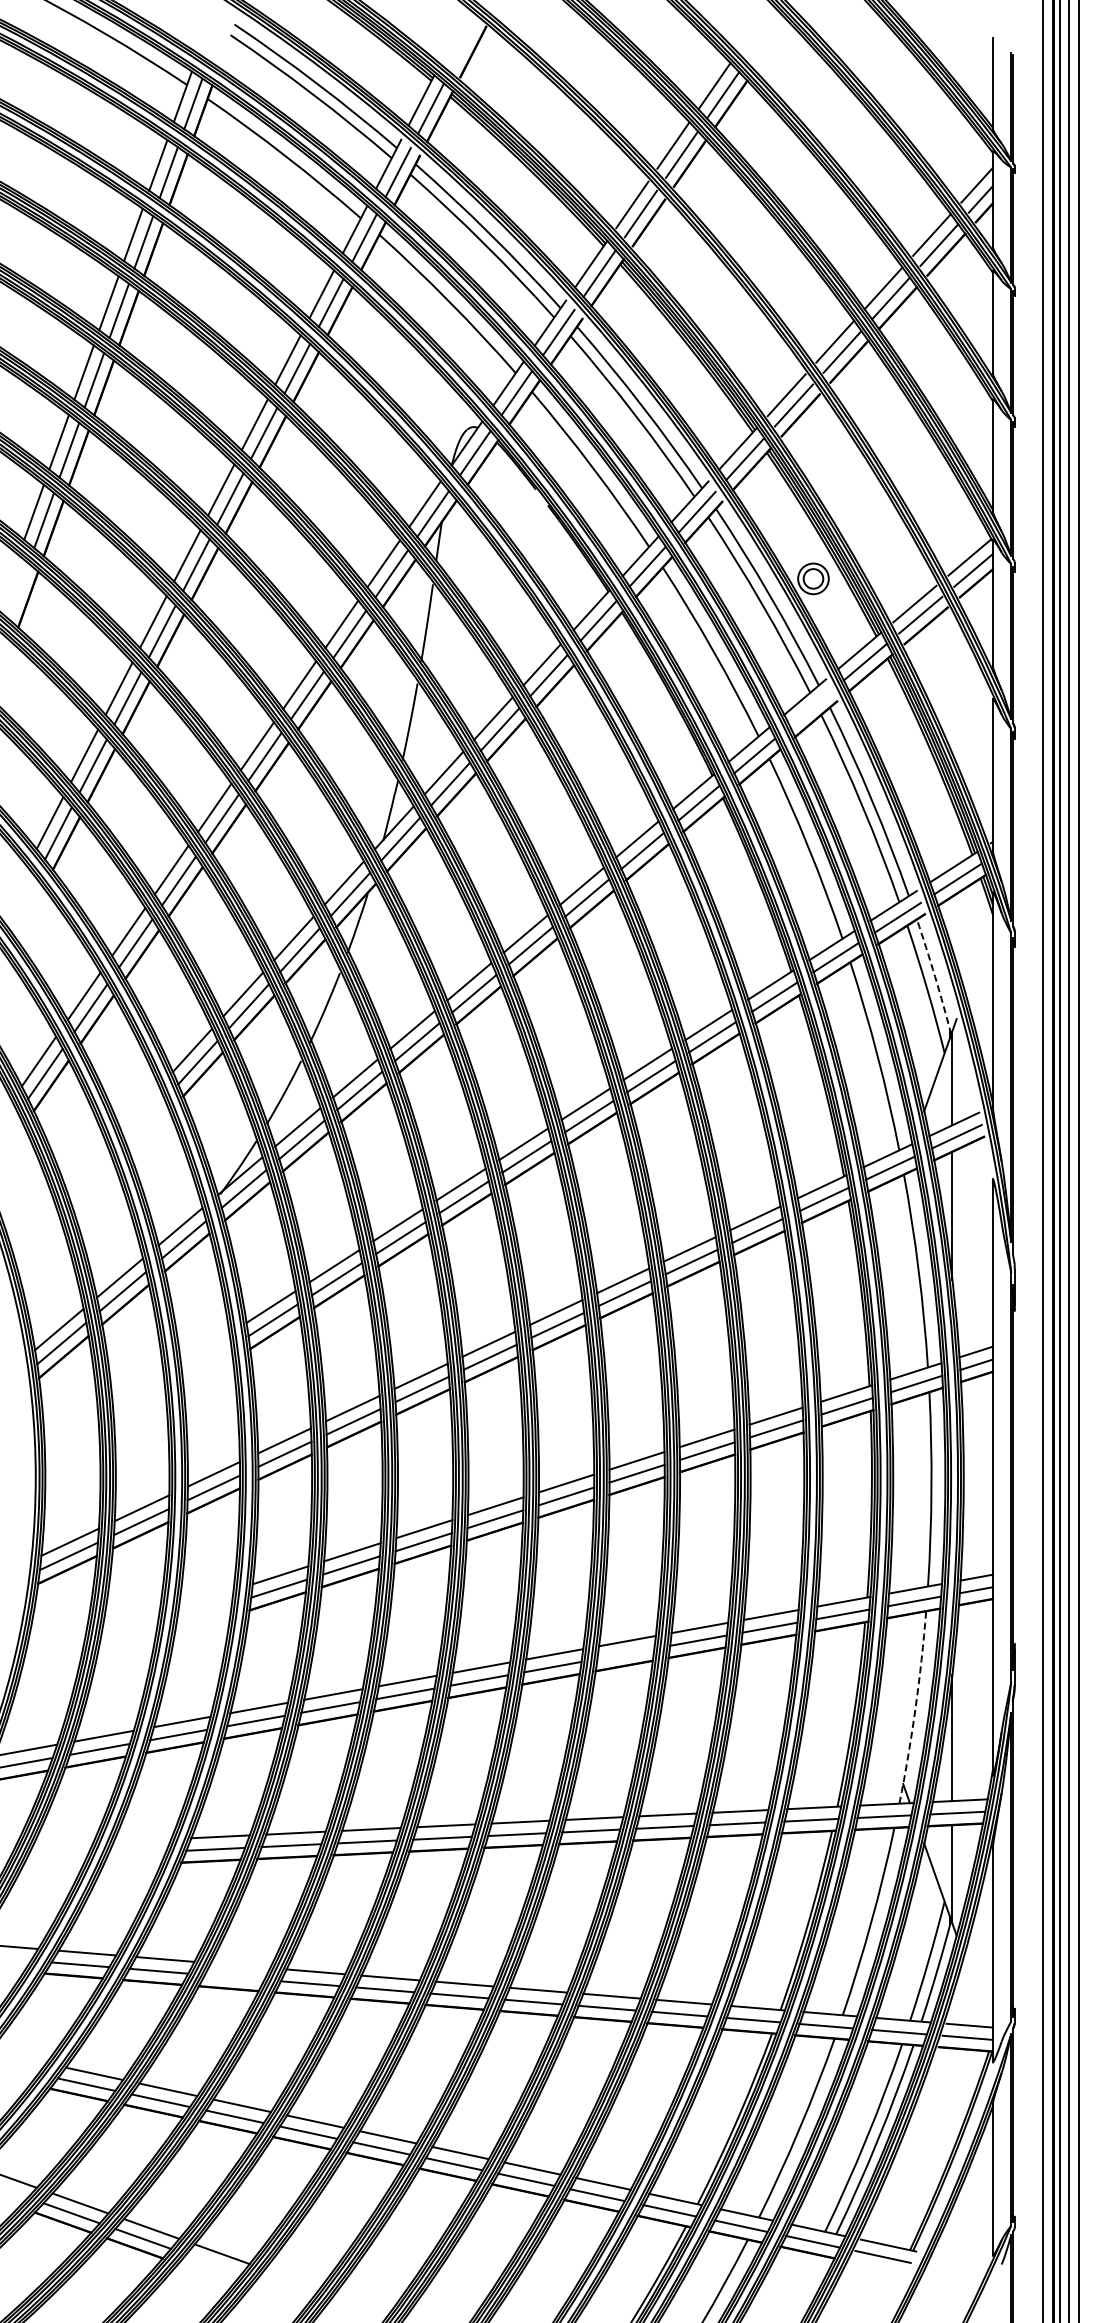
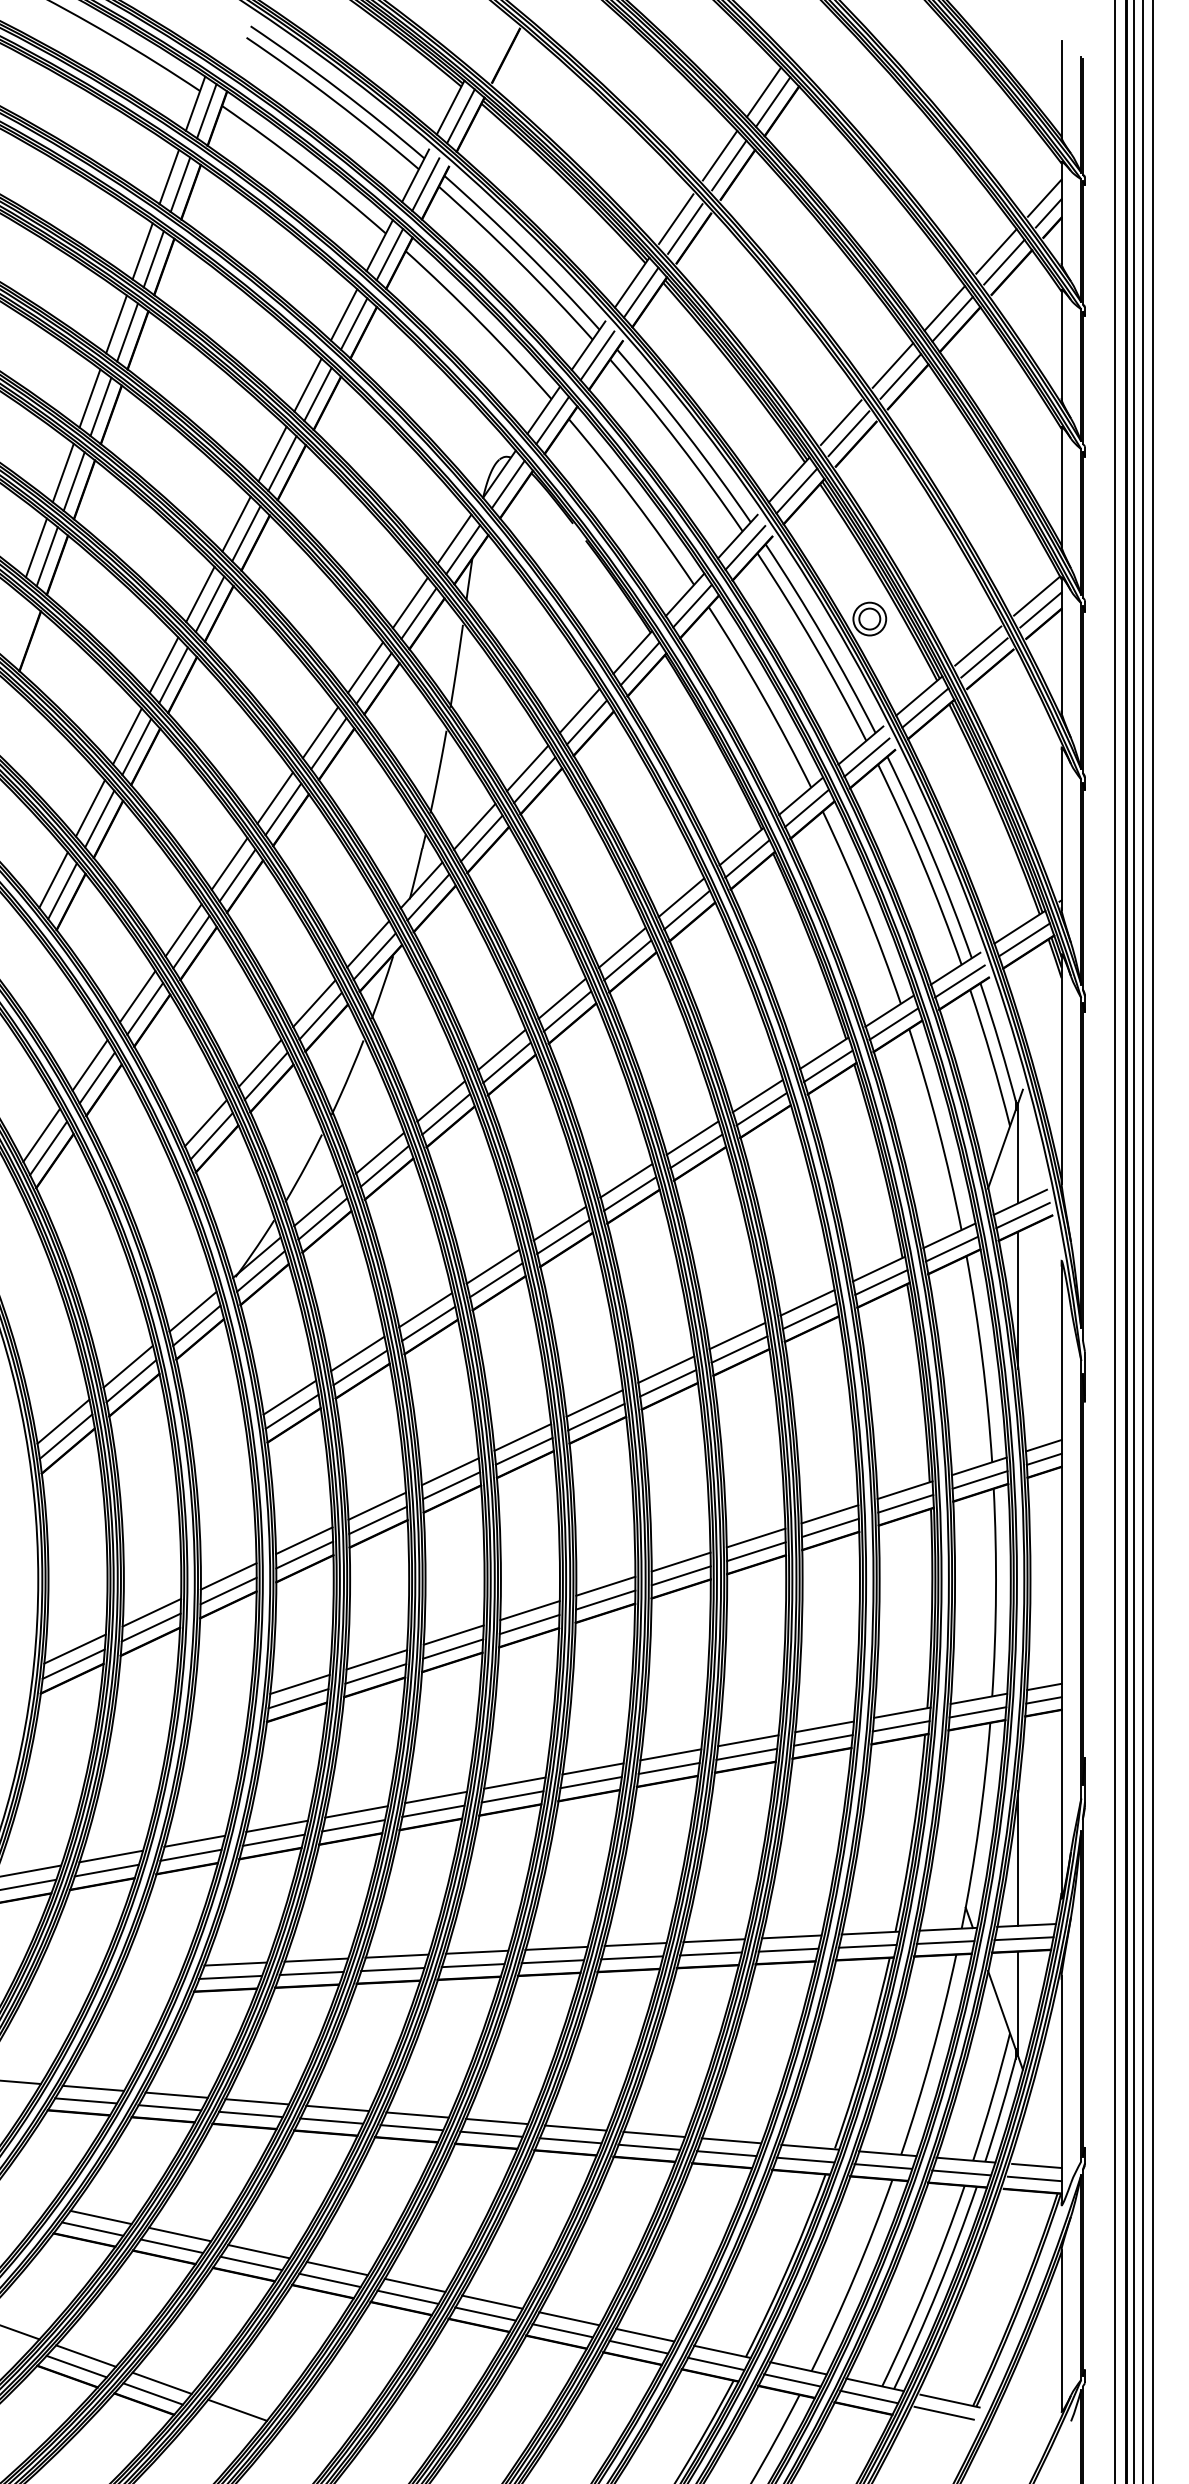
line: (810, 708) -> (866, 757), added
arc: (935, 976) -> (1000, 1044), dashed -> solid
line: (625, 1653) -> (668, 1768), added
arc: (915, 1707) -> (978, 1825), dashed -> solid
line: (240, 1965) -> (257, 2101), added
line: (234, 1977) -> (250, 2114), added

